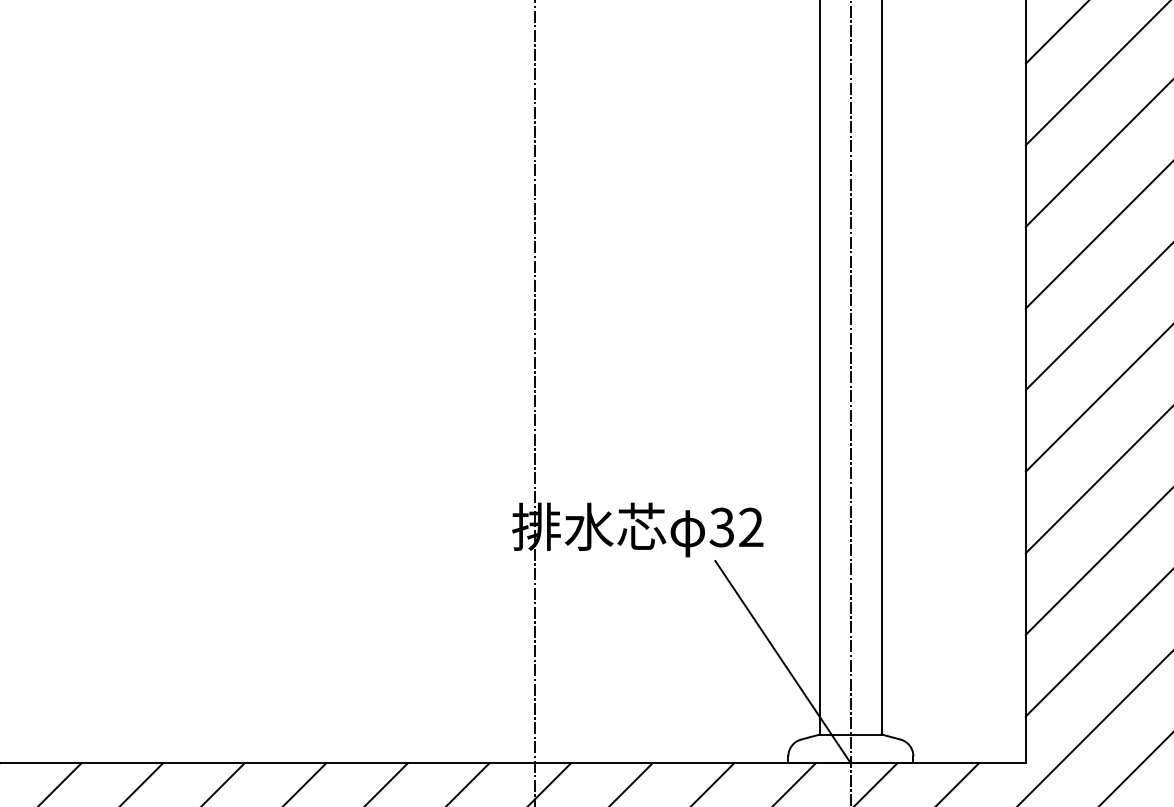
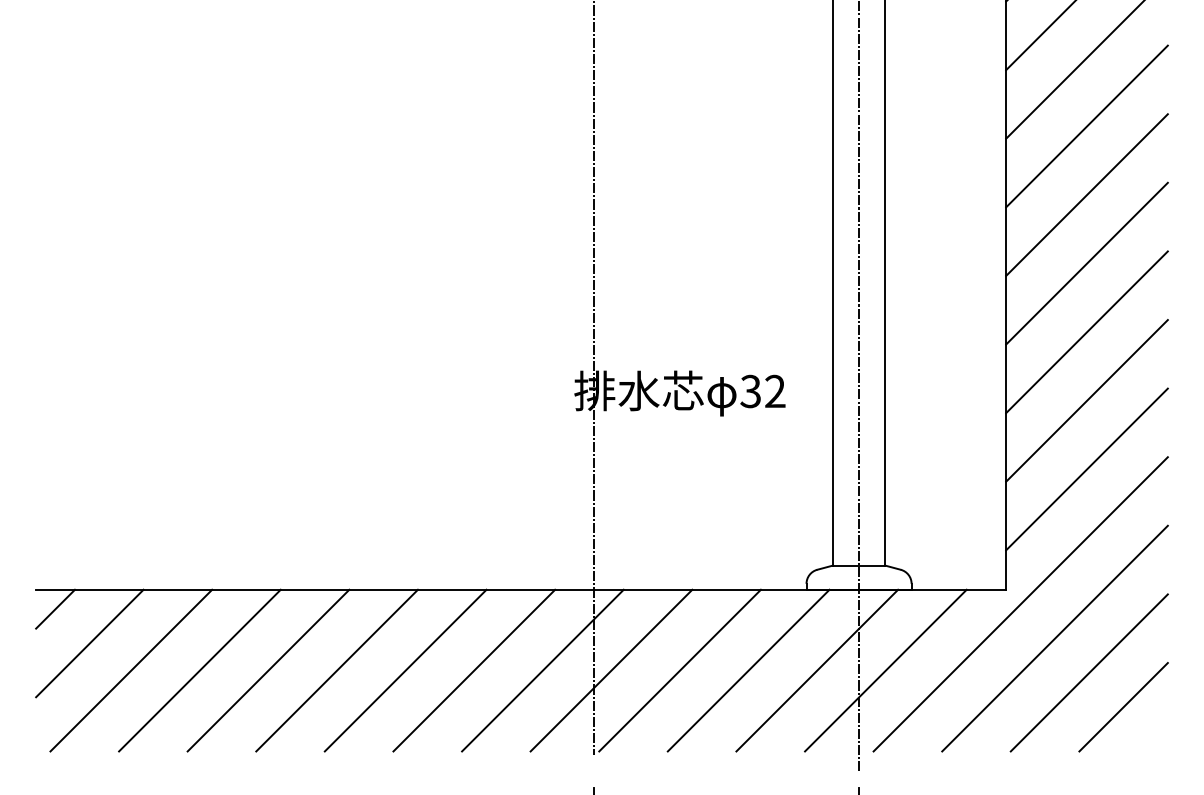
line: (783, 661) -> (802, 504), removed

